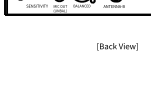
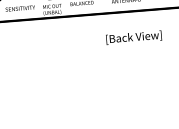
text: (117, 46) -> (133, 37), moved

